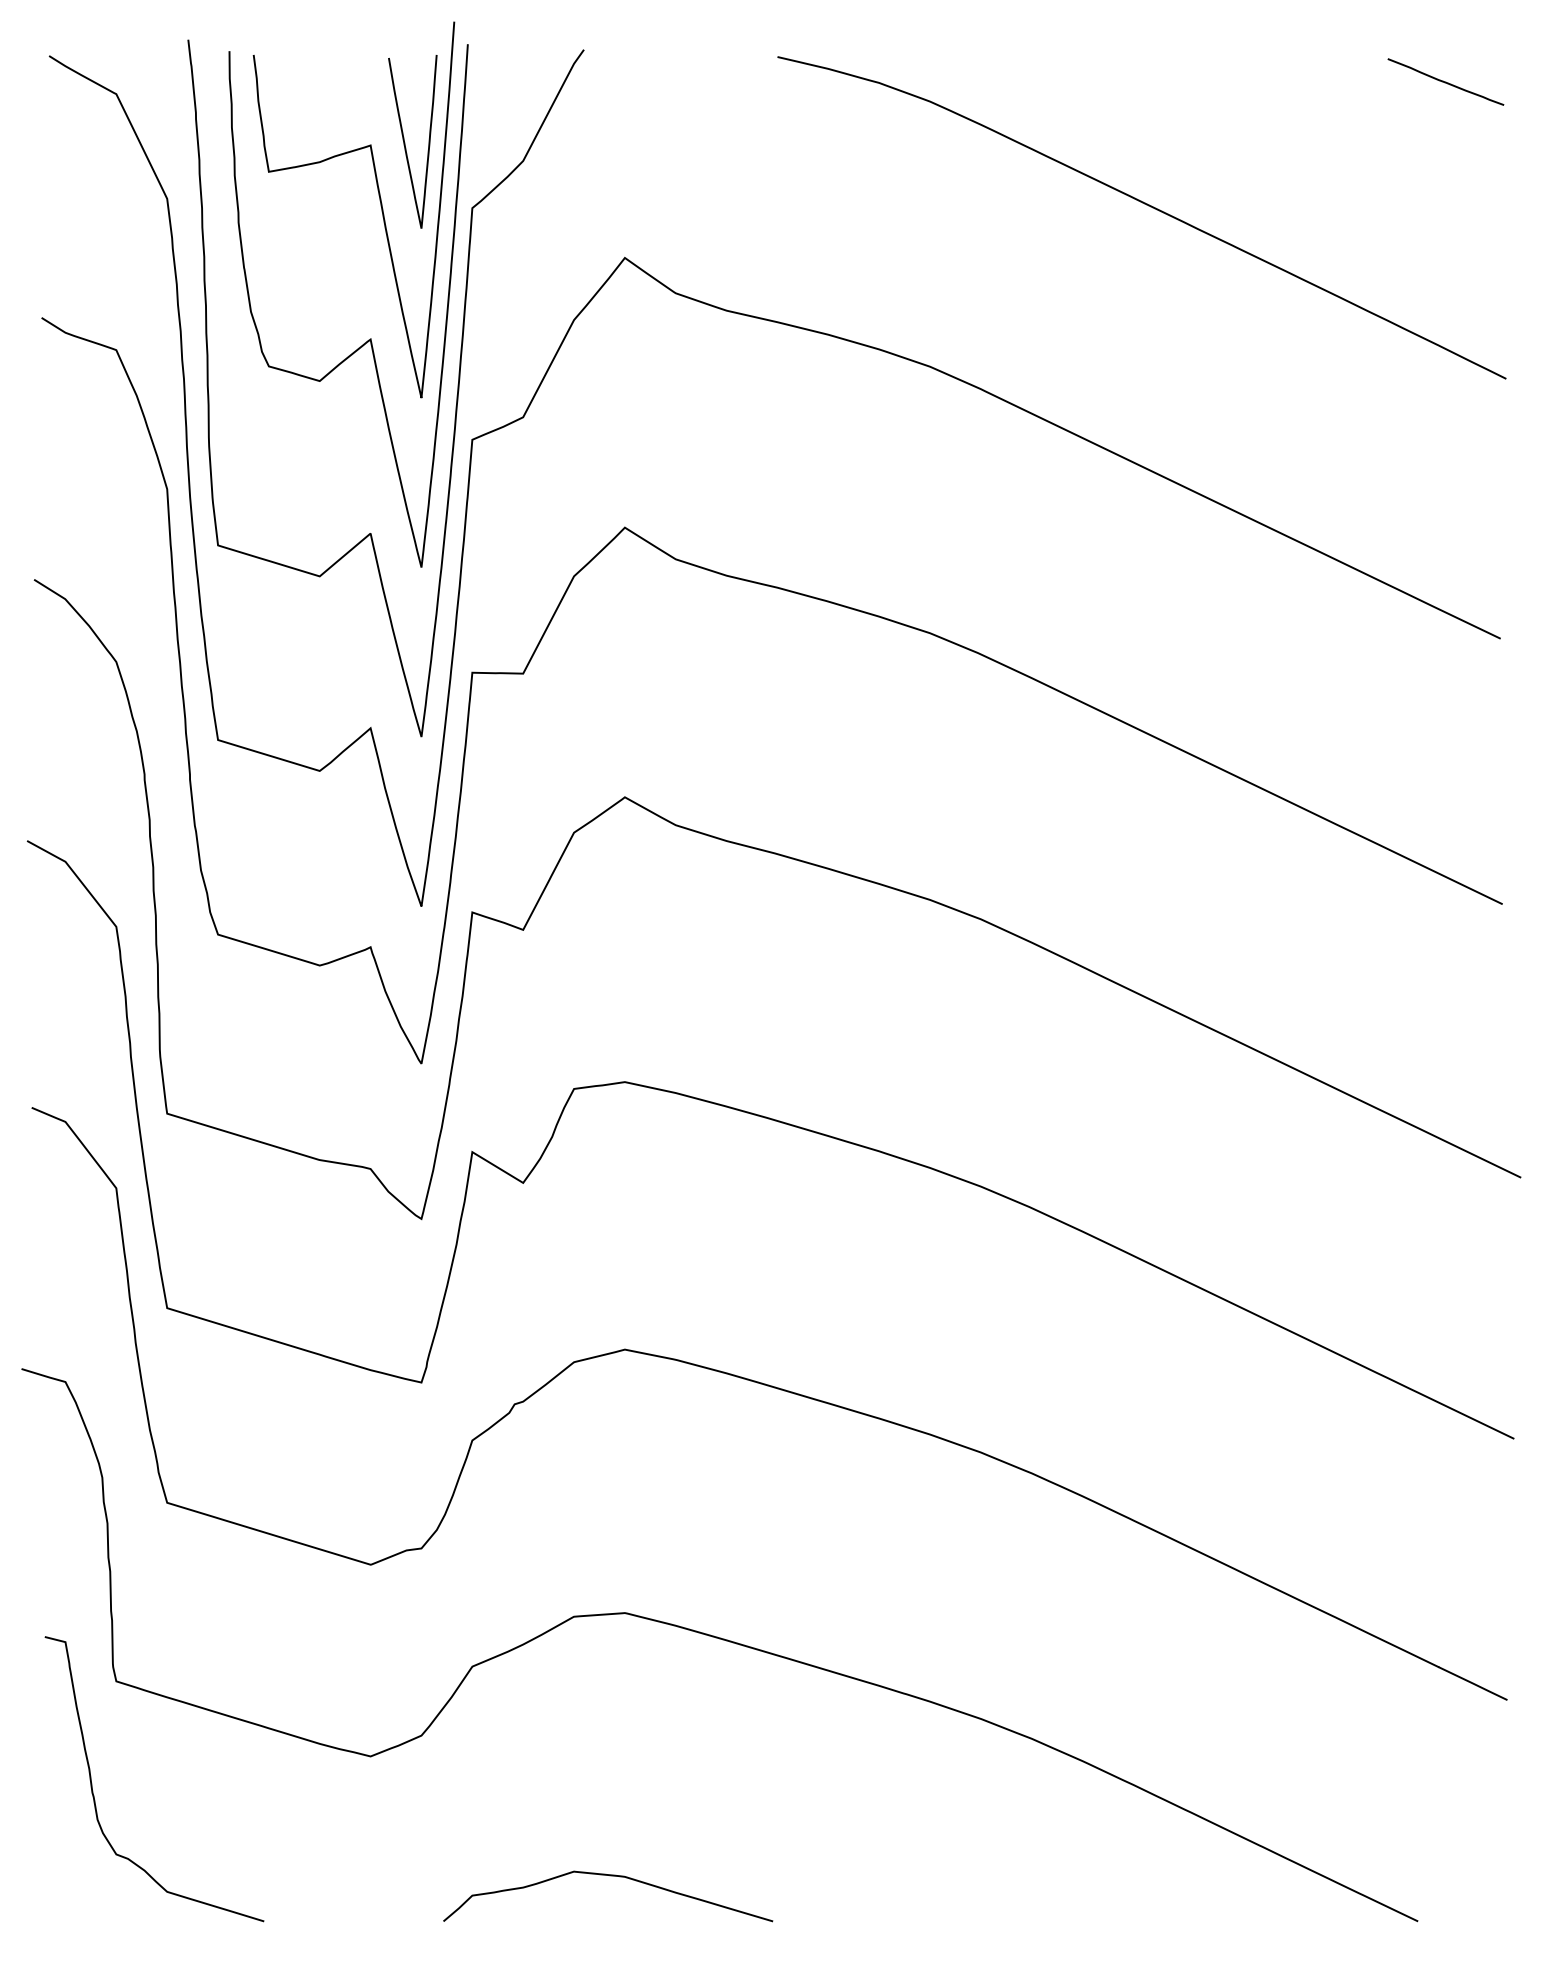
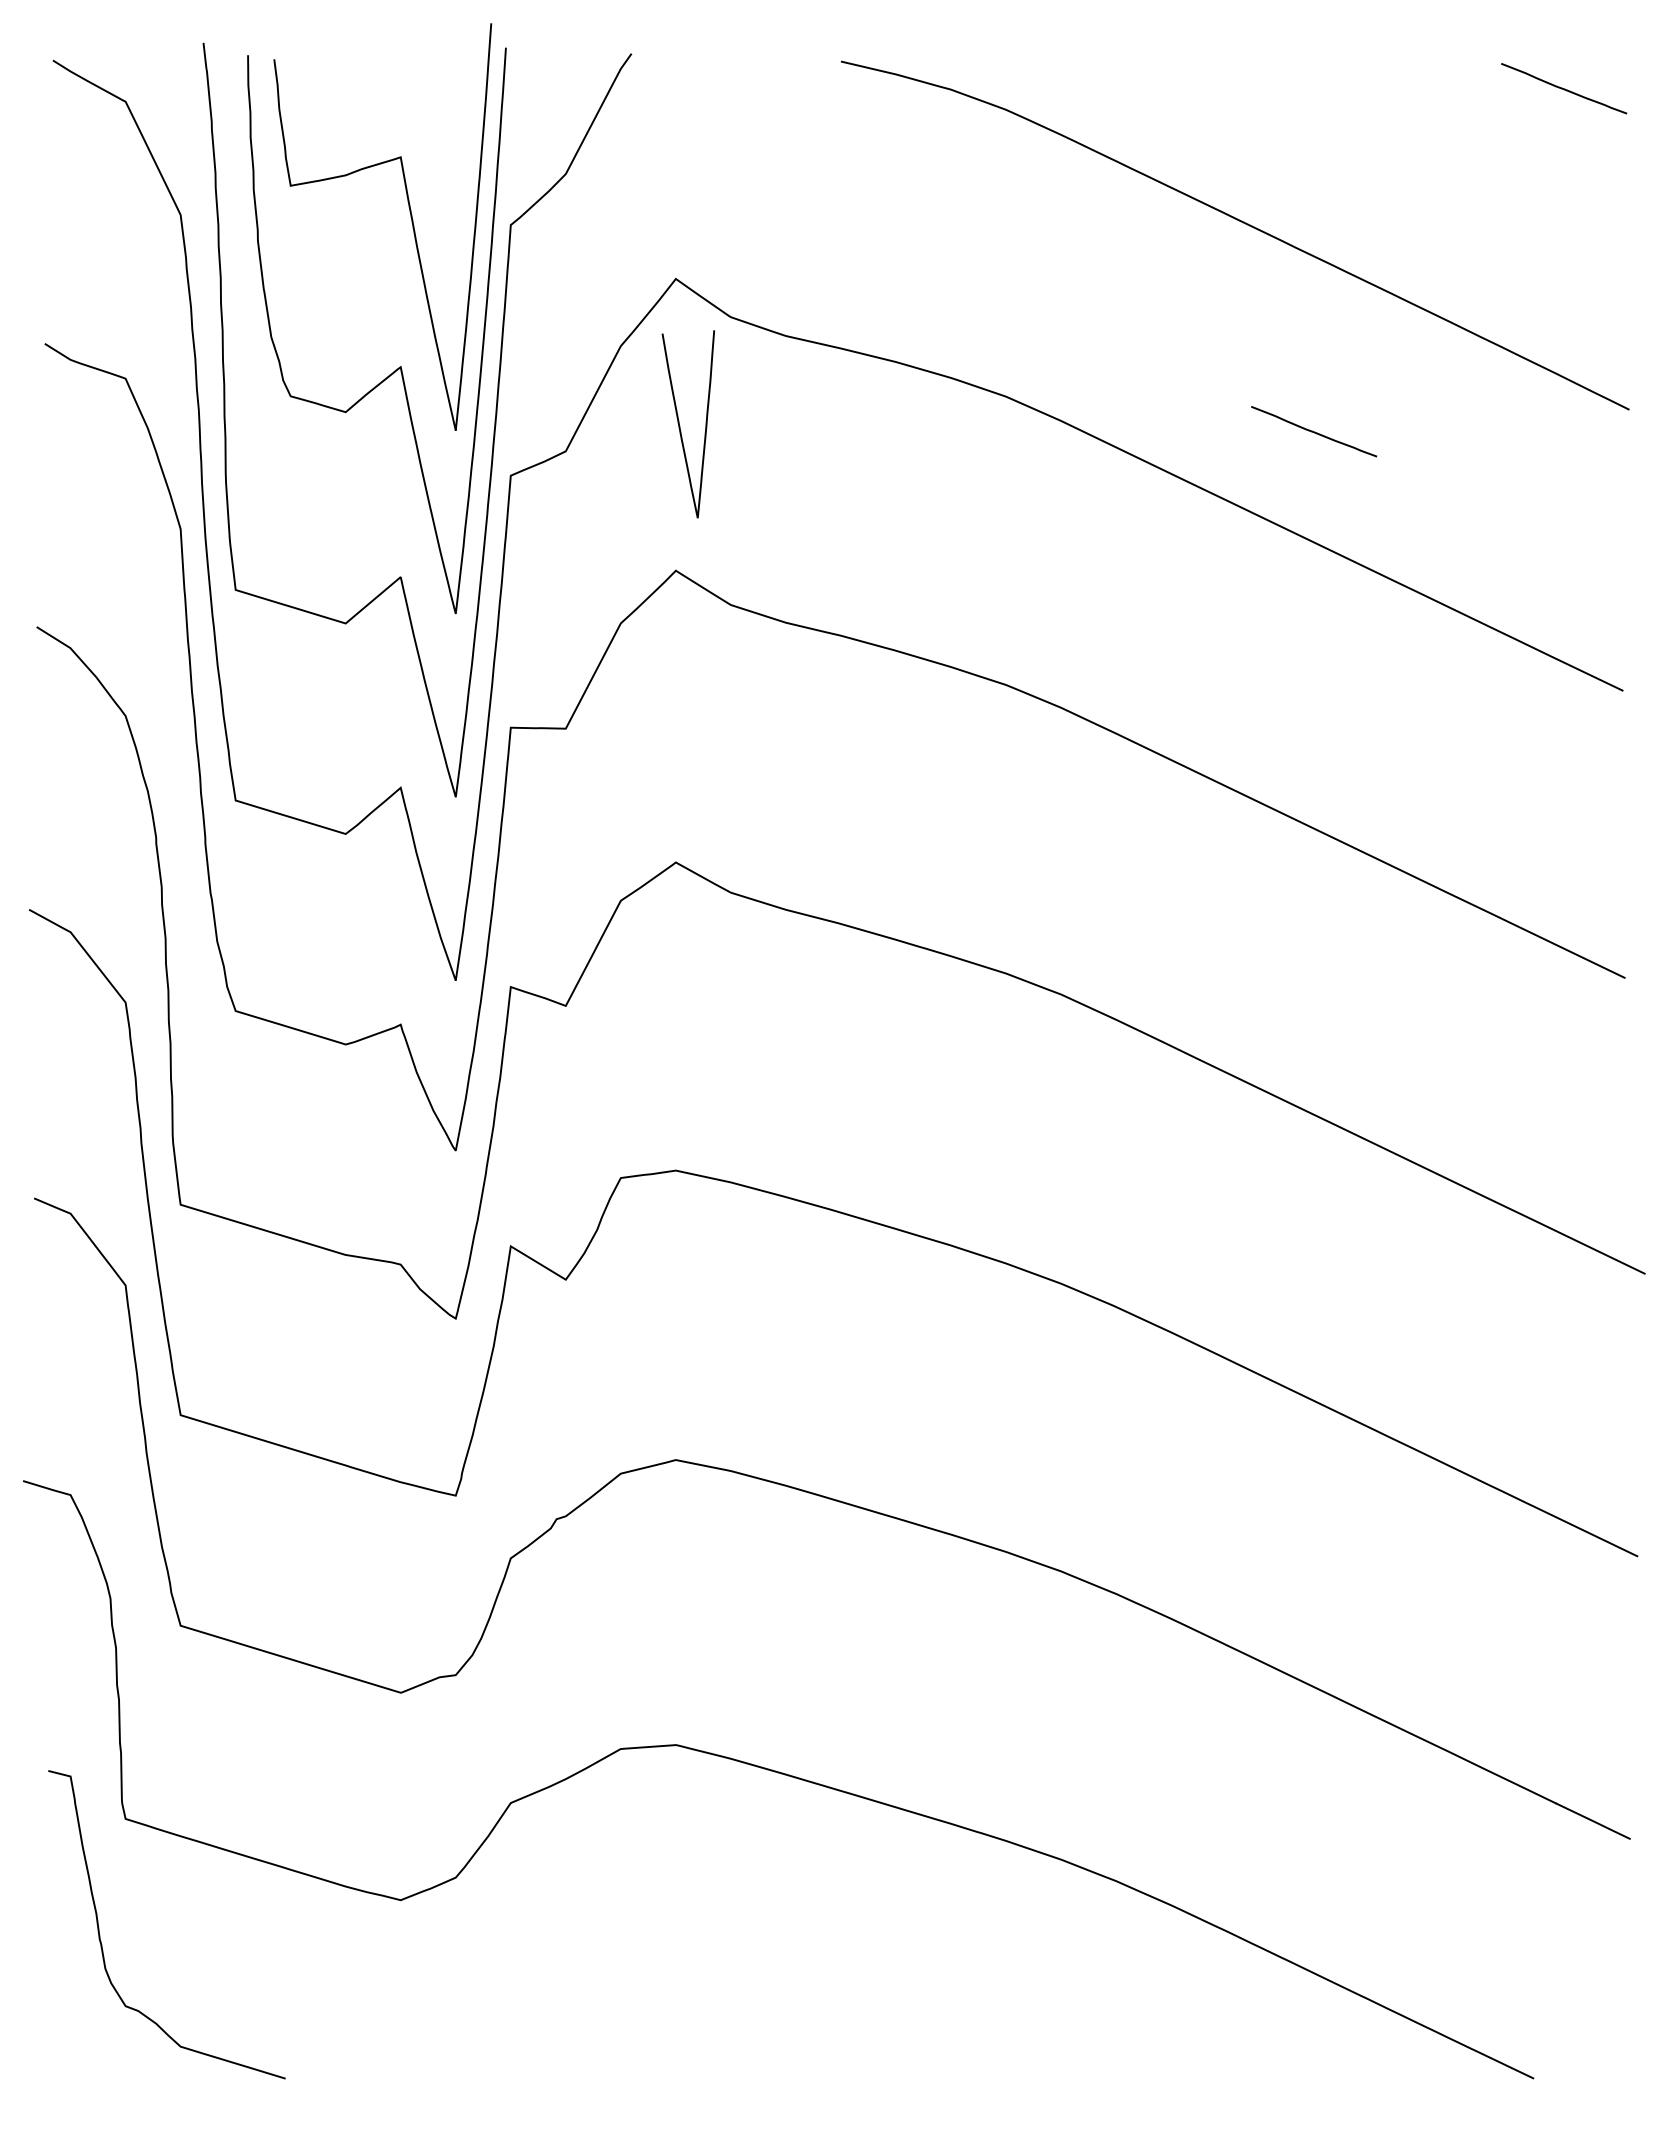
curve: (405, 142) -> (680, 425), moved
curve: (1215, 398) -> (1314, 431), added
curve: (607, 1875) -> (657, 2029), removed

